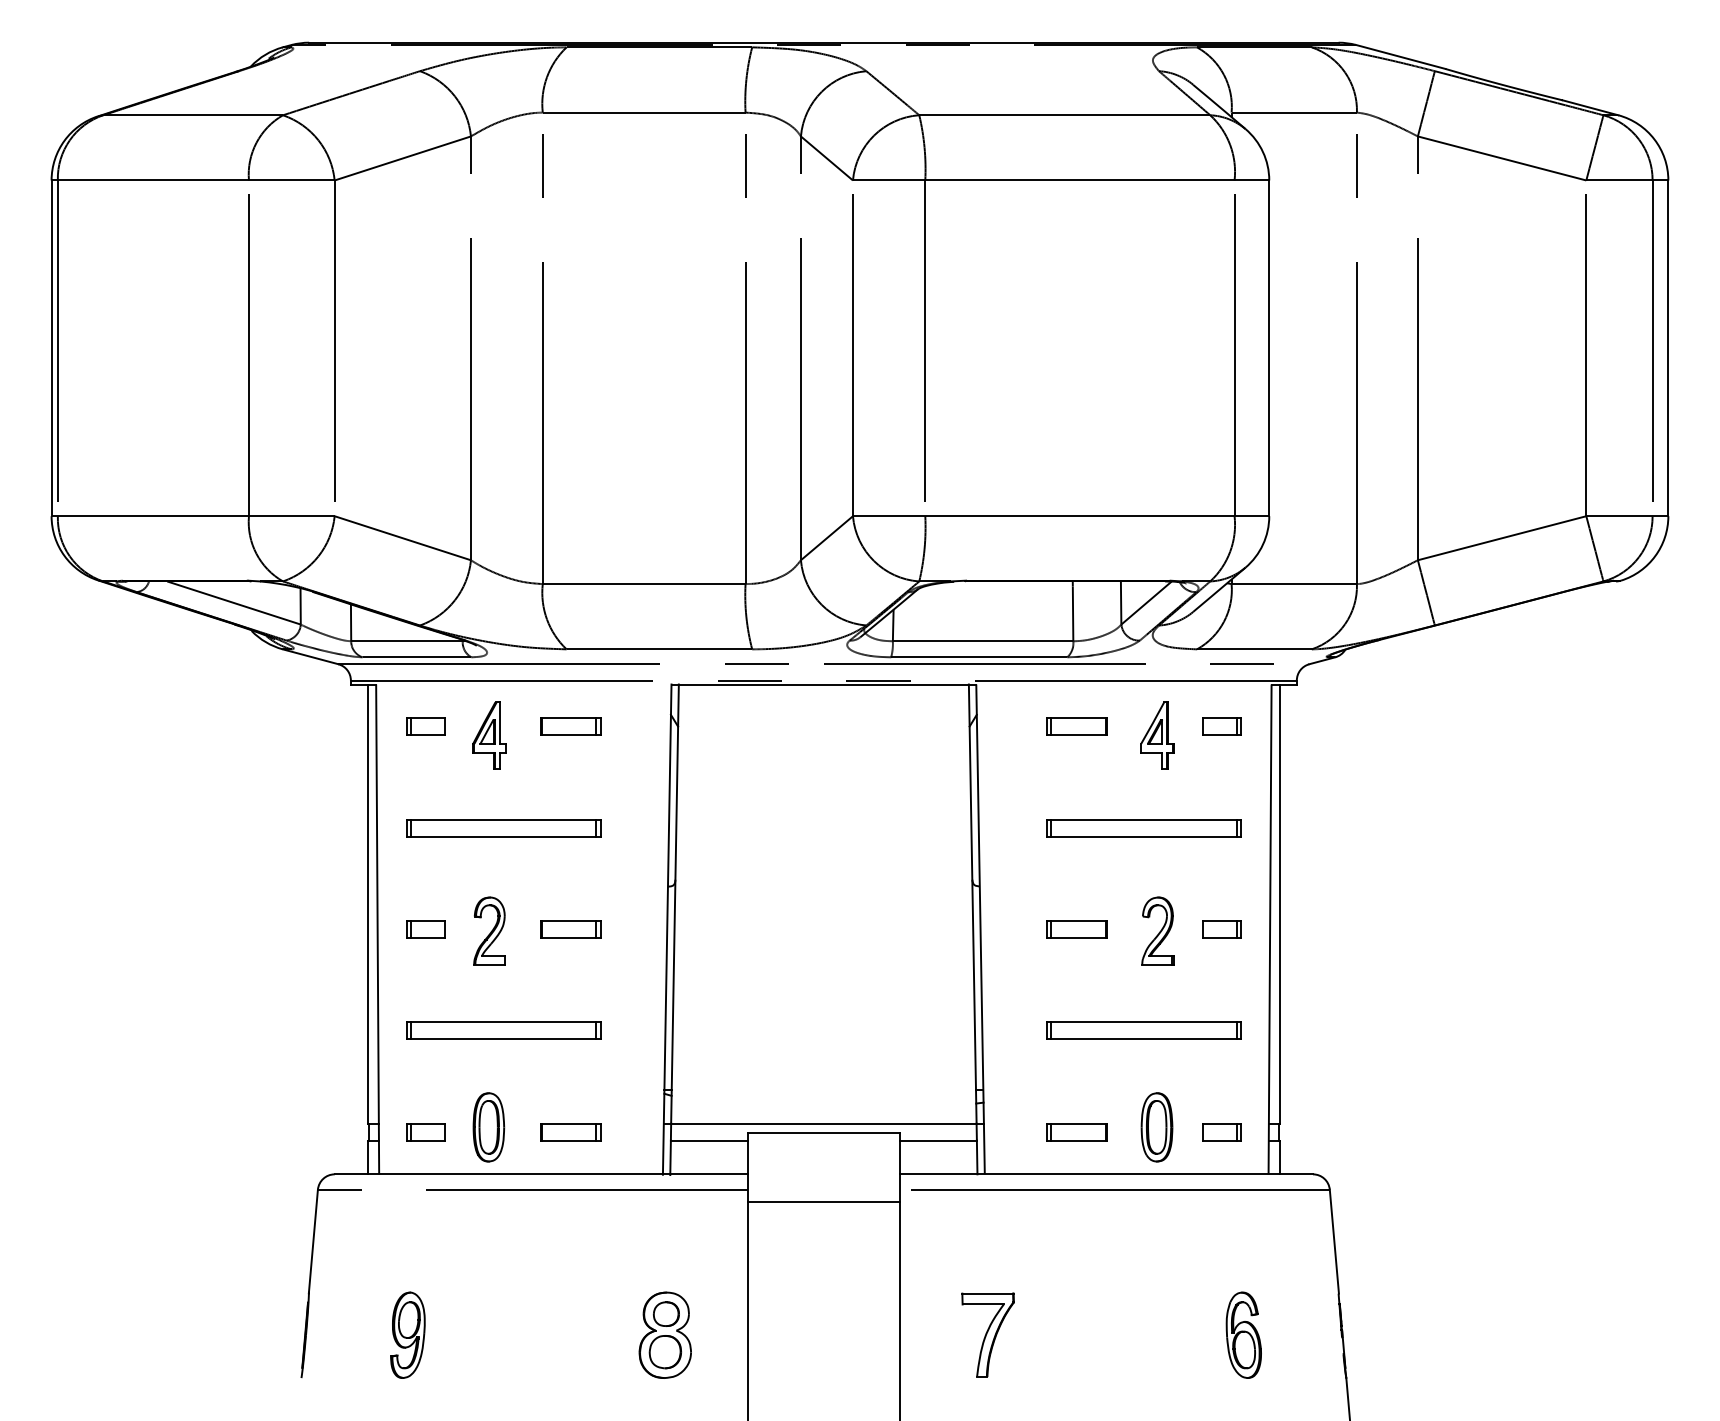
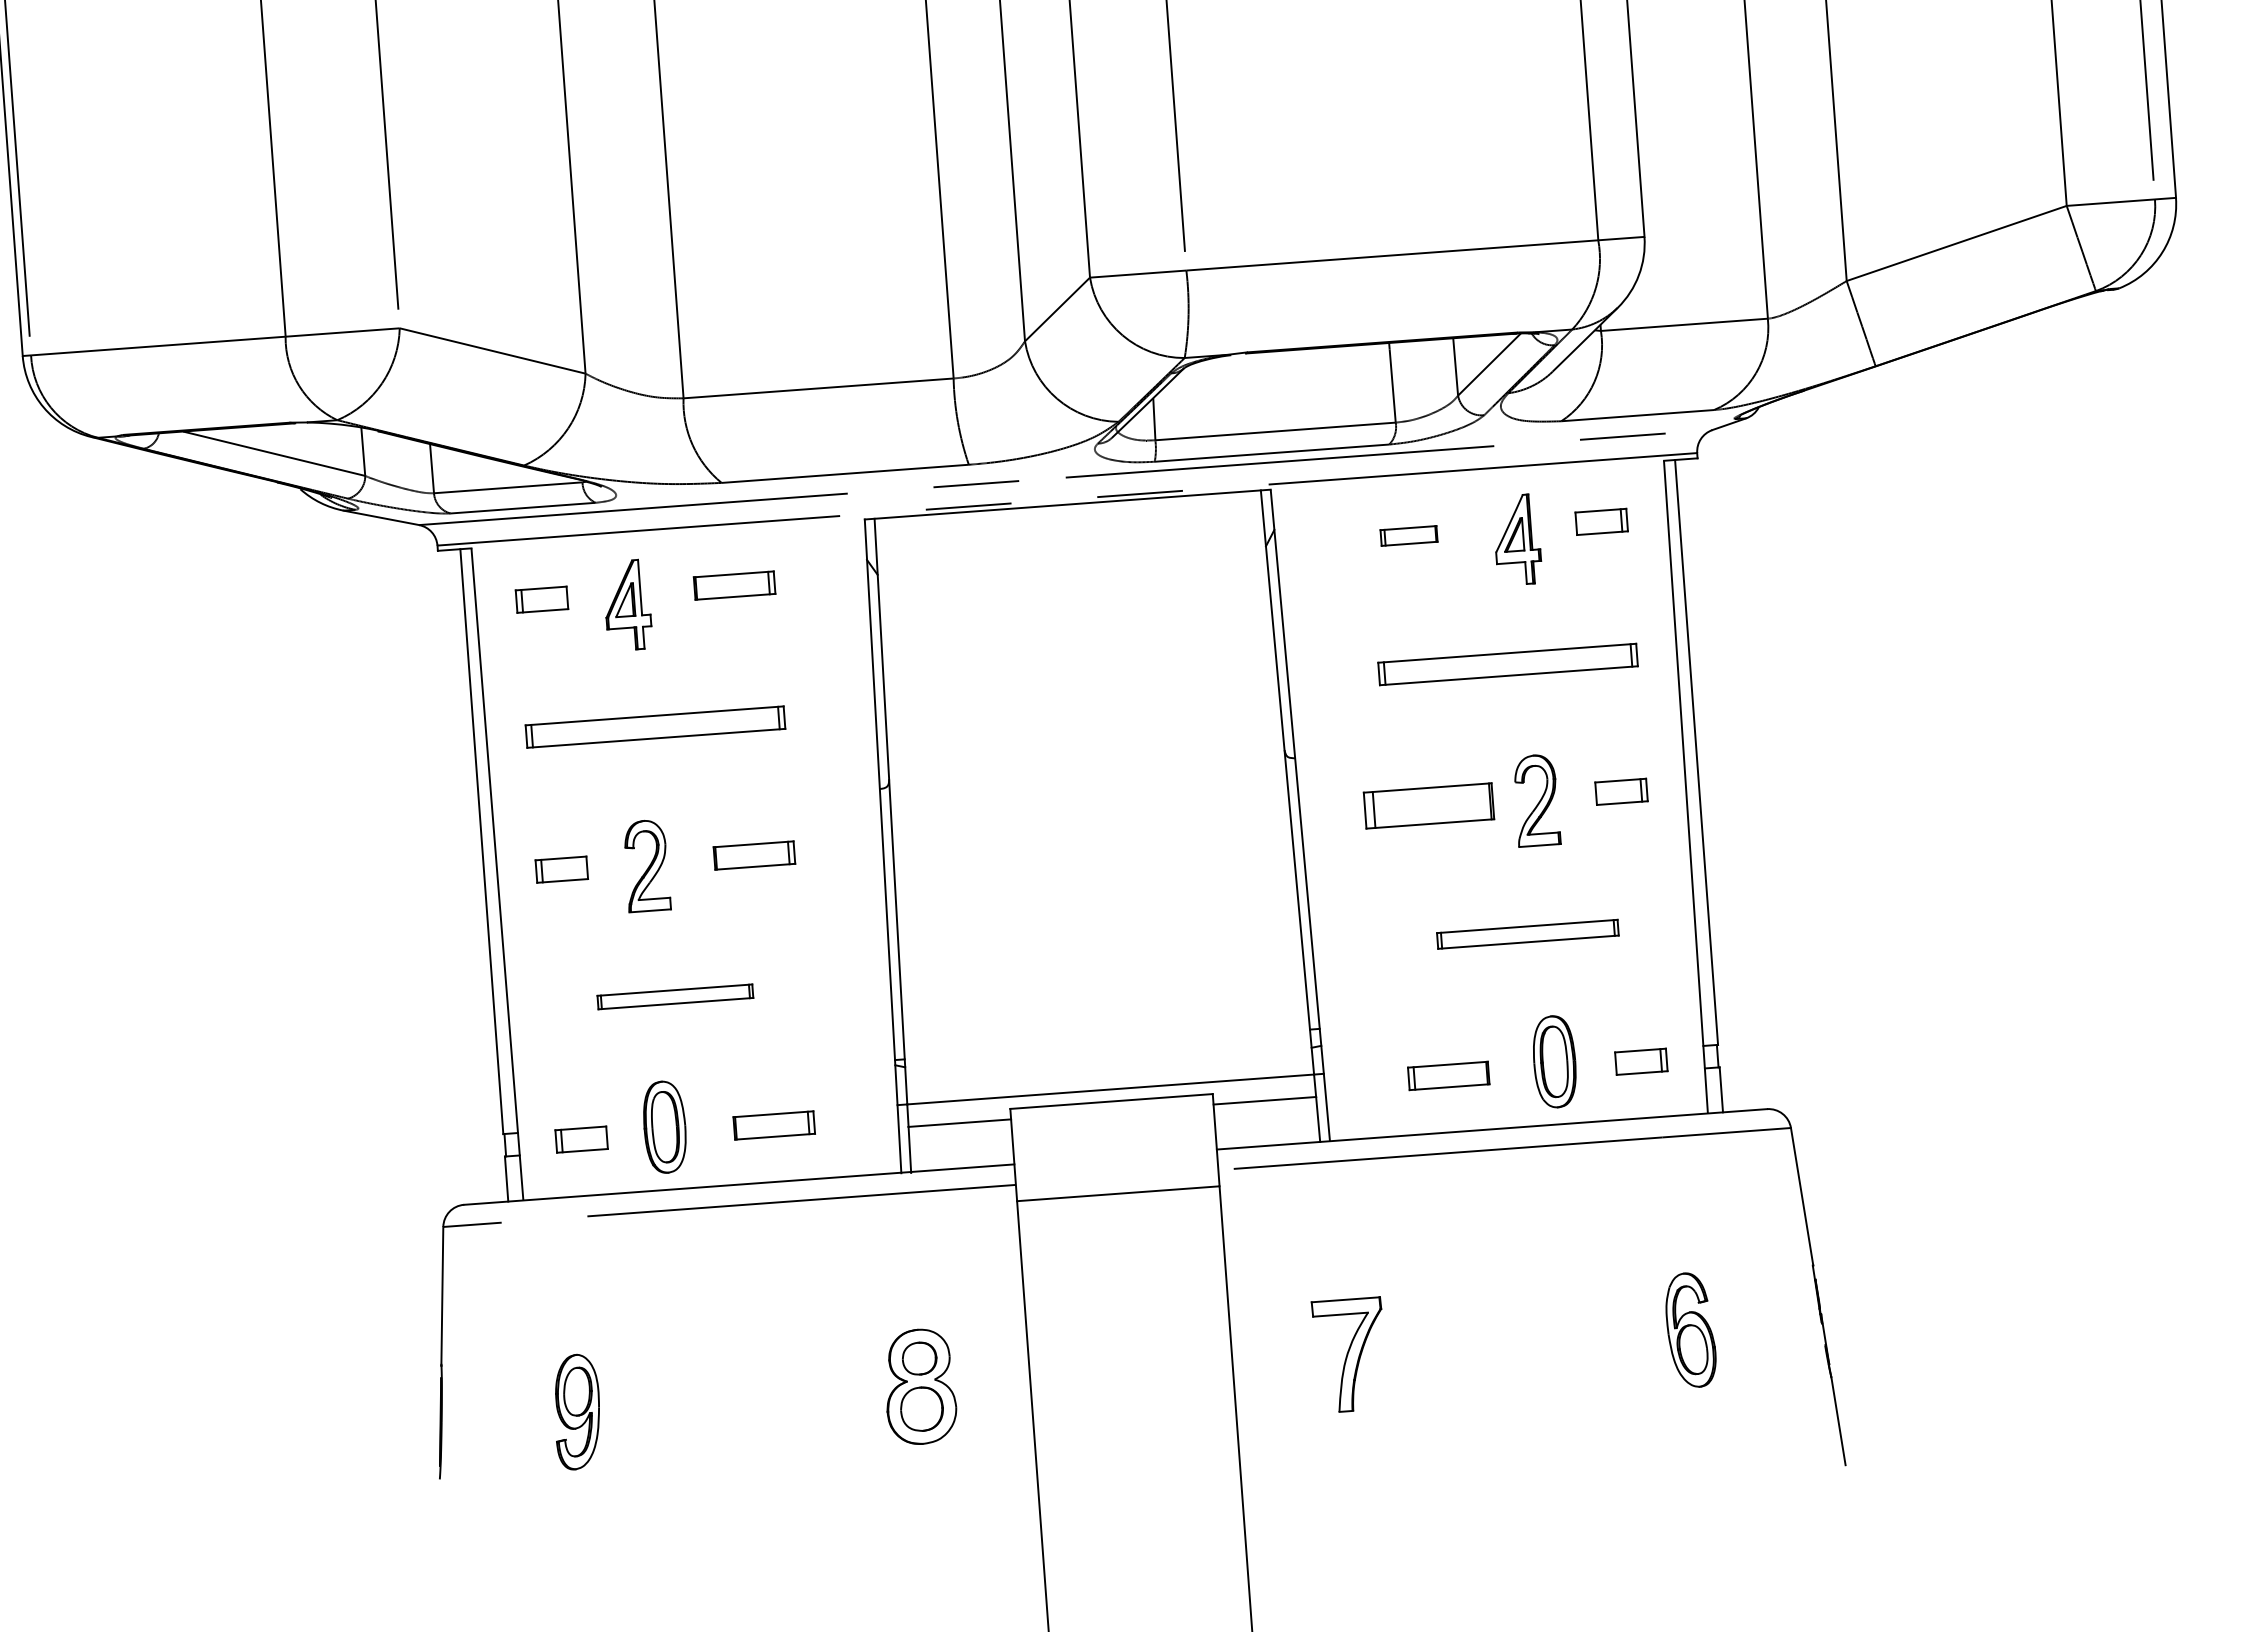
part: (1076, 726) -> (1408, 535), size x0.7
part: (1076, 929) -> (1428, 806), size x1.6
part: (503, 1030) -> (674, 996), size x0.6
part: (1143, 1030) -> (1527, 934), size x0.7

